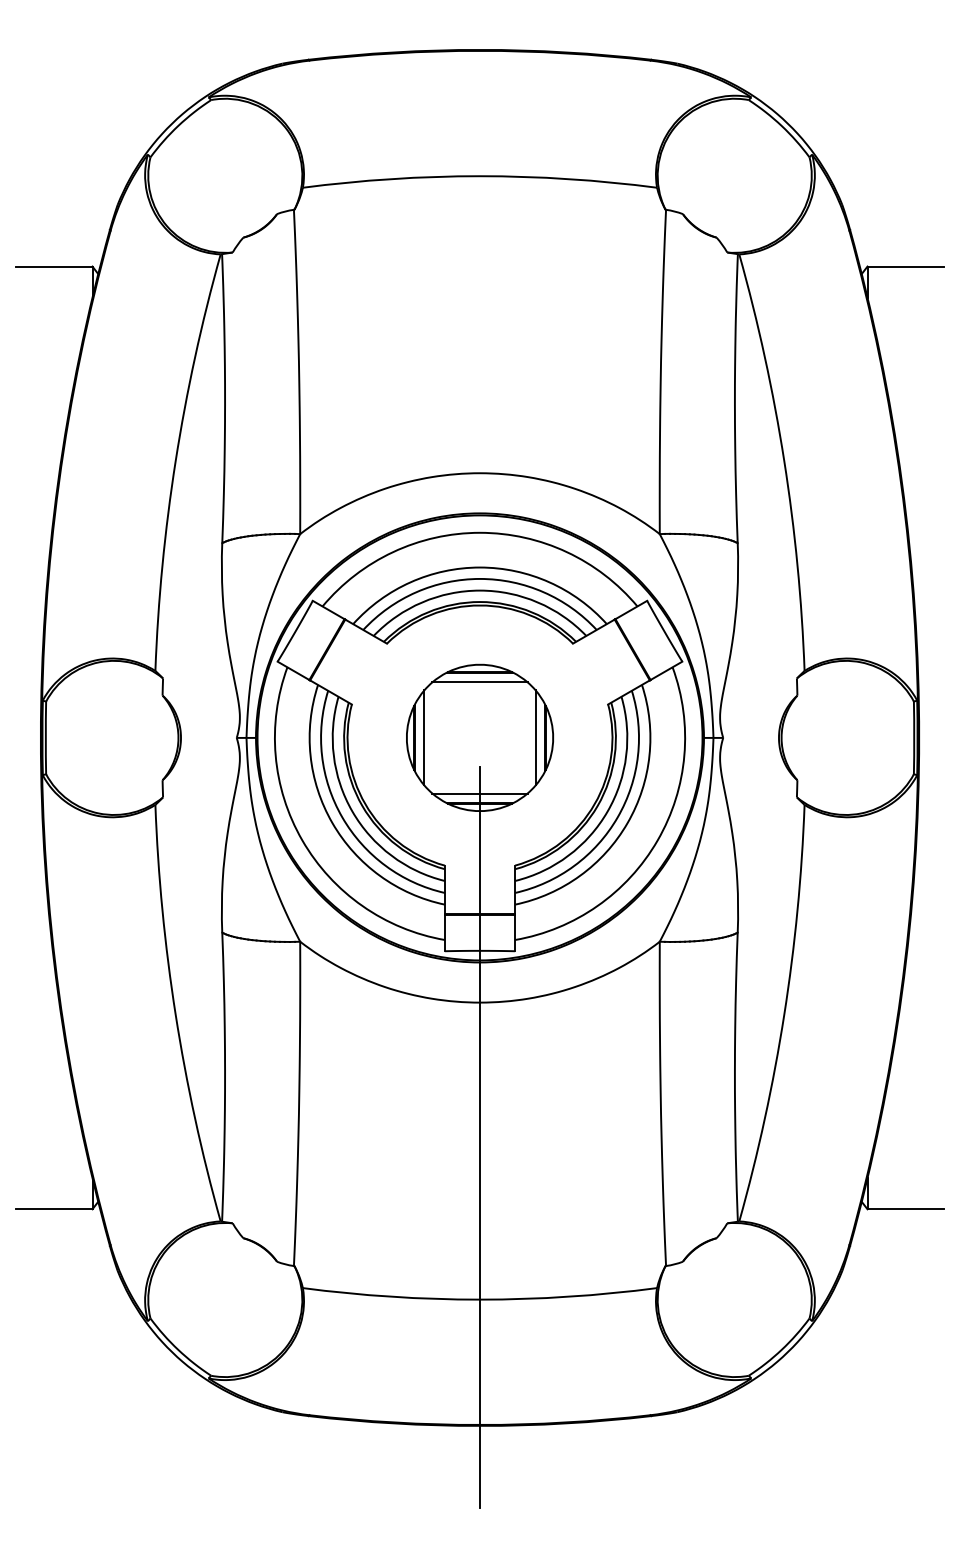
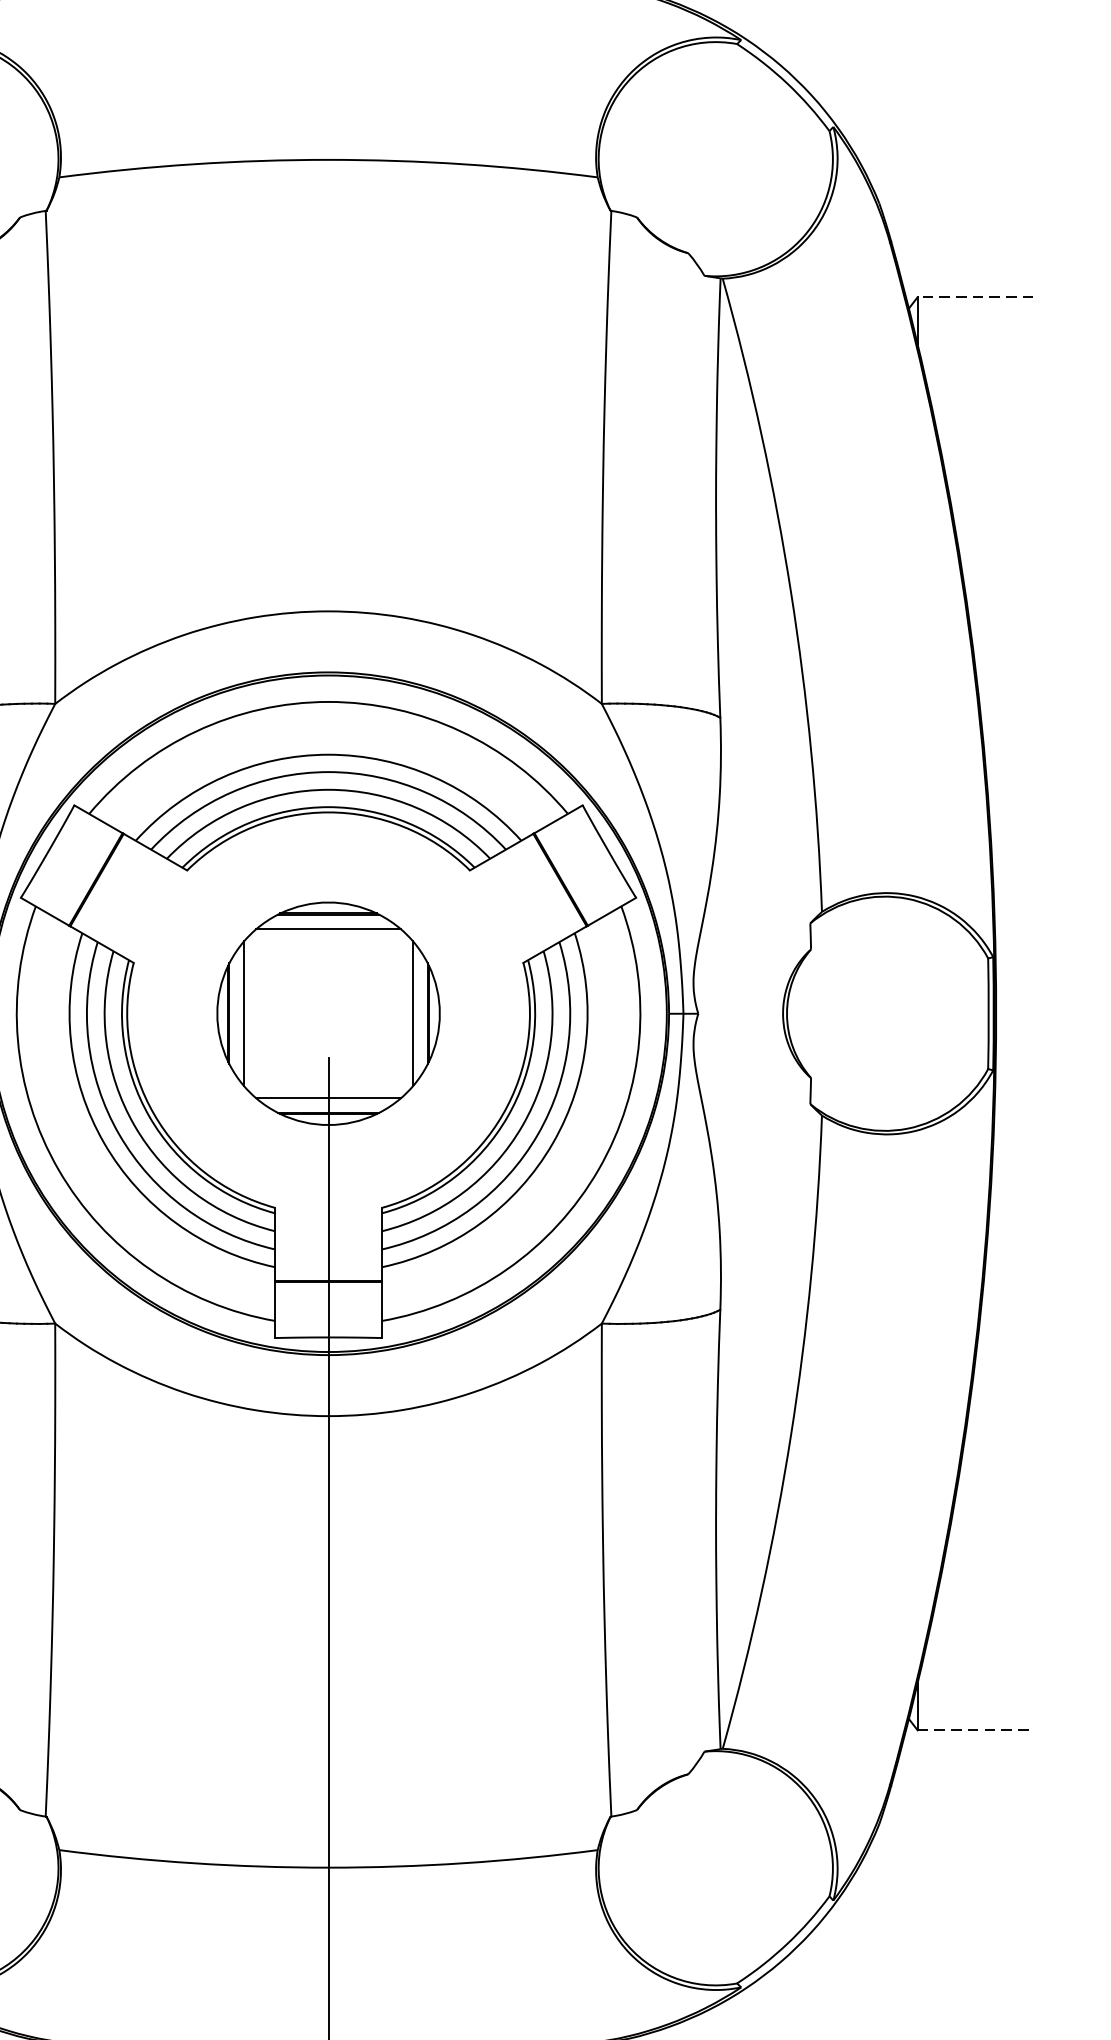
line: (905, 266) -> (975, 297), solid -> dashed
line: (906, 1209) -> (976, 1730), solid -> dashed

